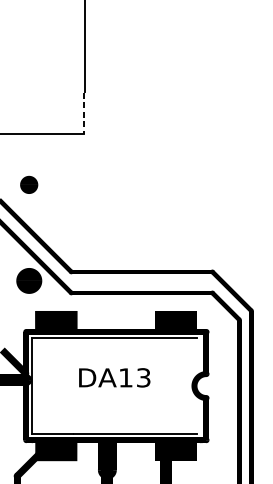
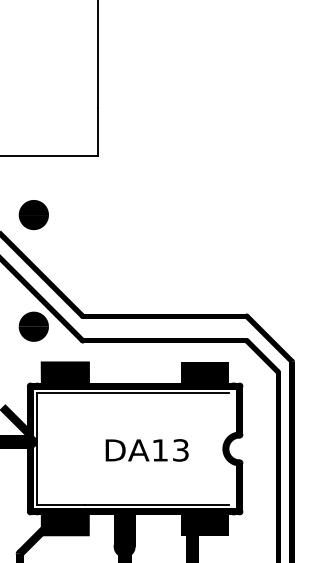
line: (84, 113) -> (97, 132), dashed -> solid
part: (28, 185) -> (33, 215), size x1.43
text: (114, 377) -> (146, 450), moved

